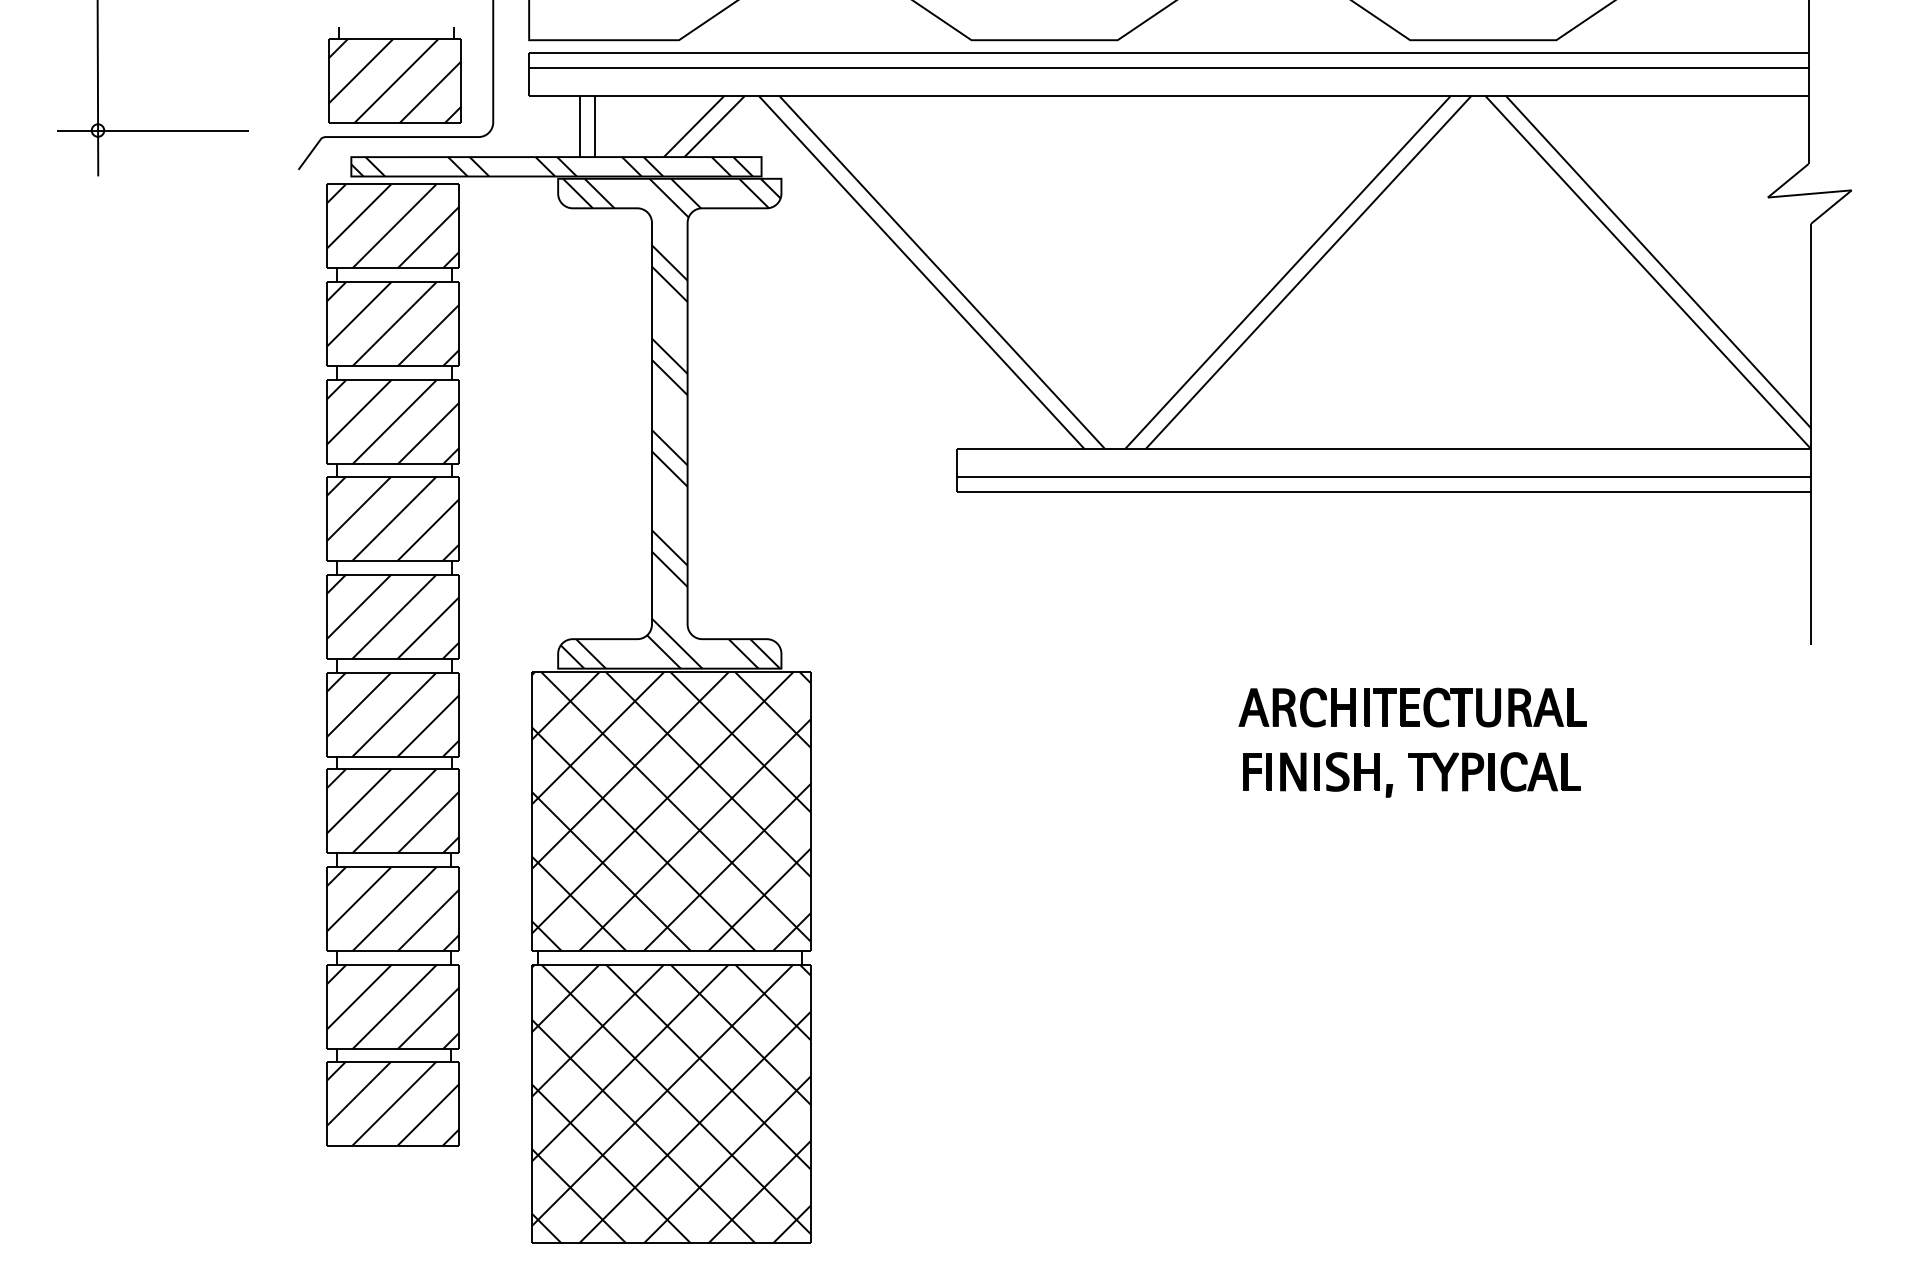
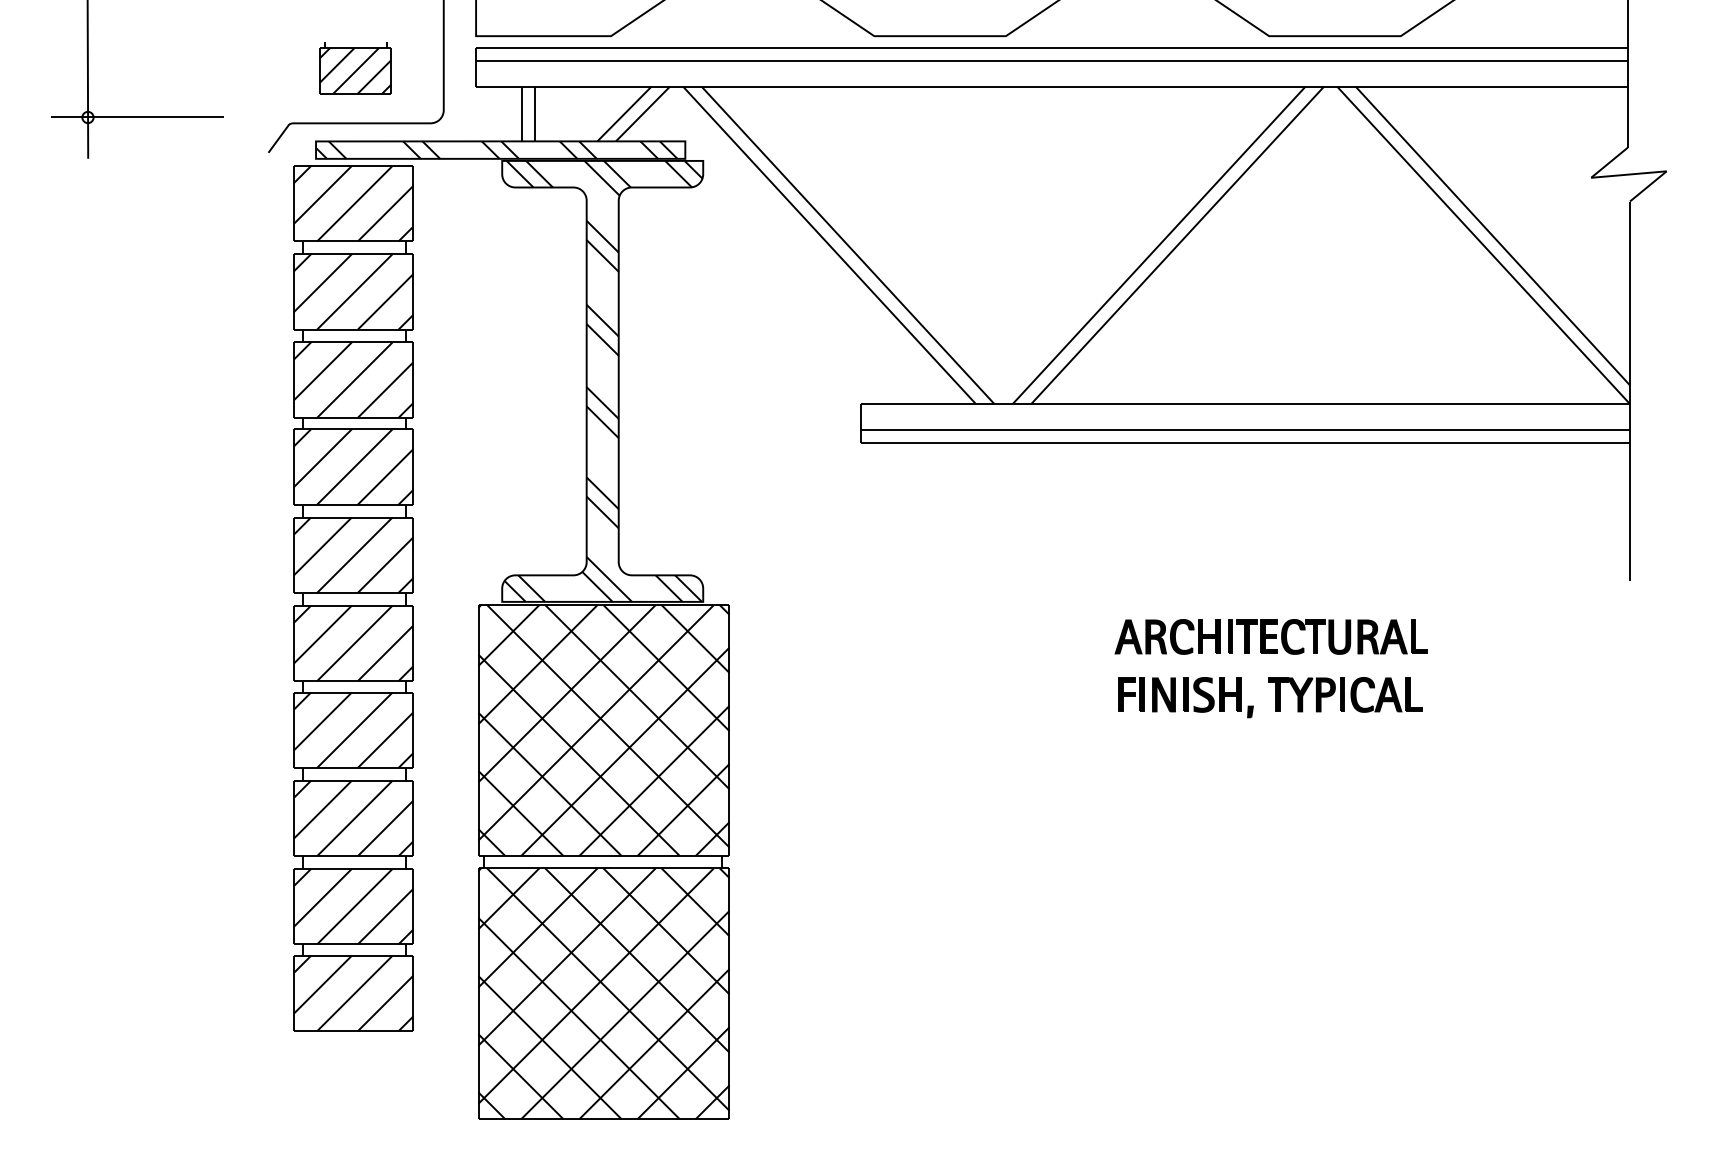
part: (394, 75) -> (354, 67), size x0.6

